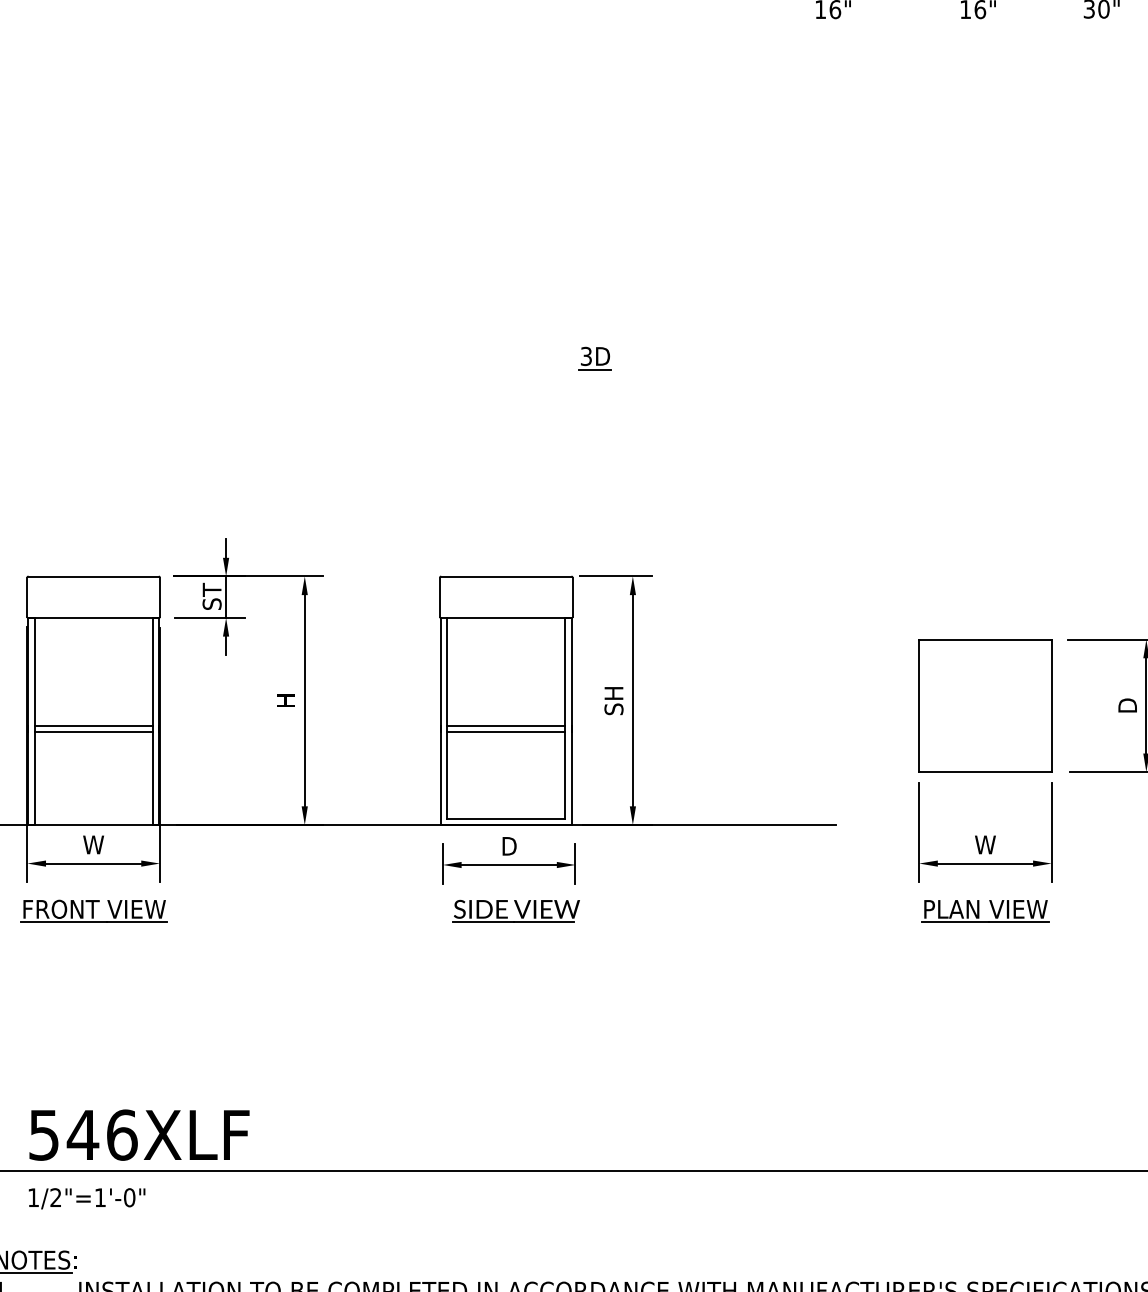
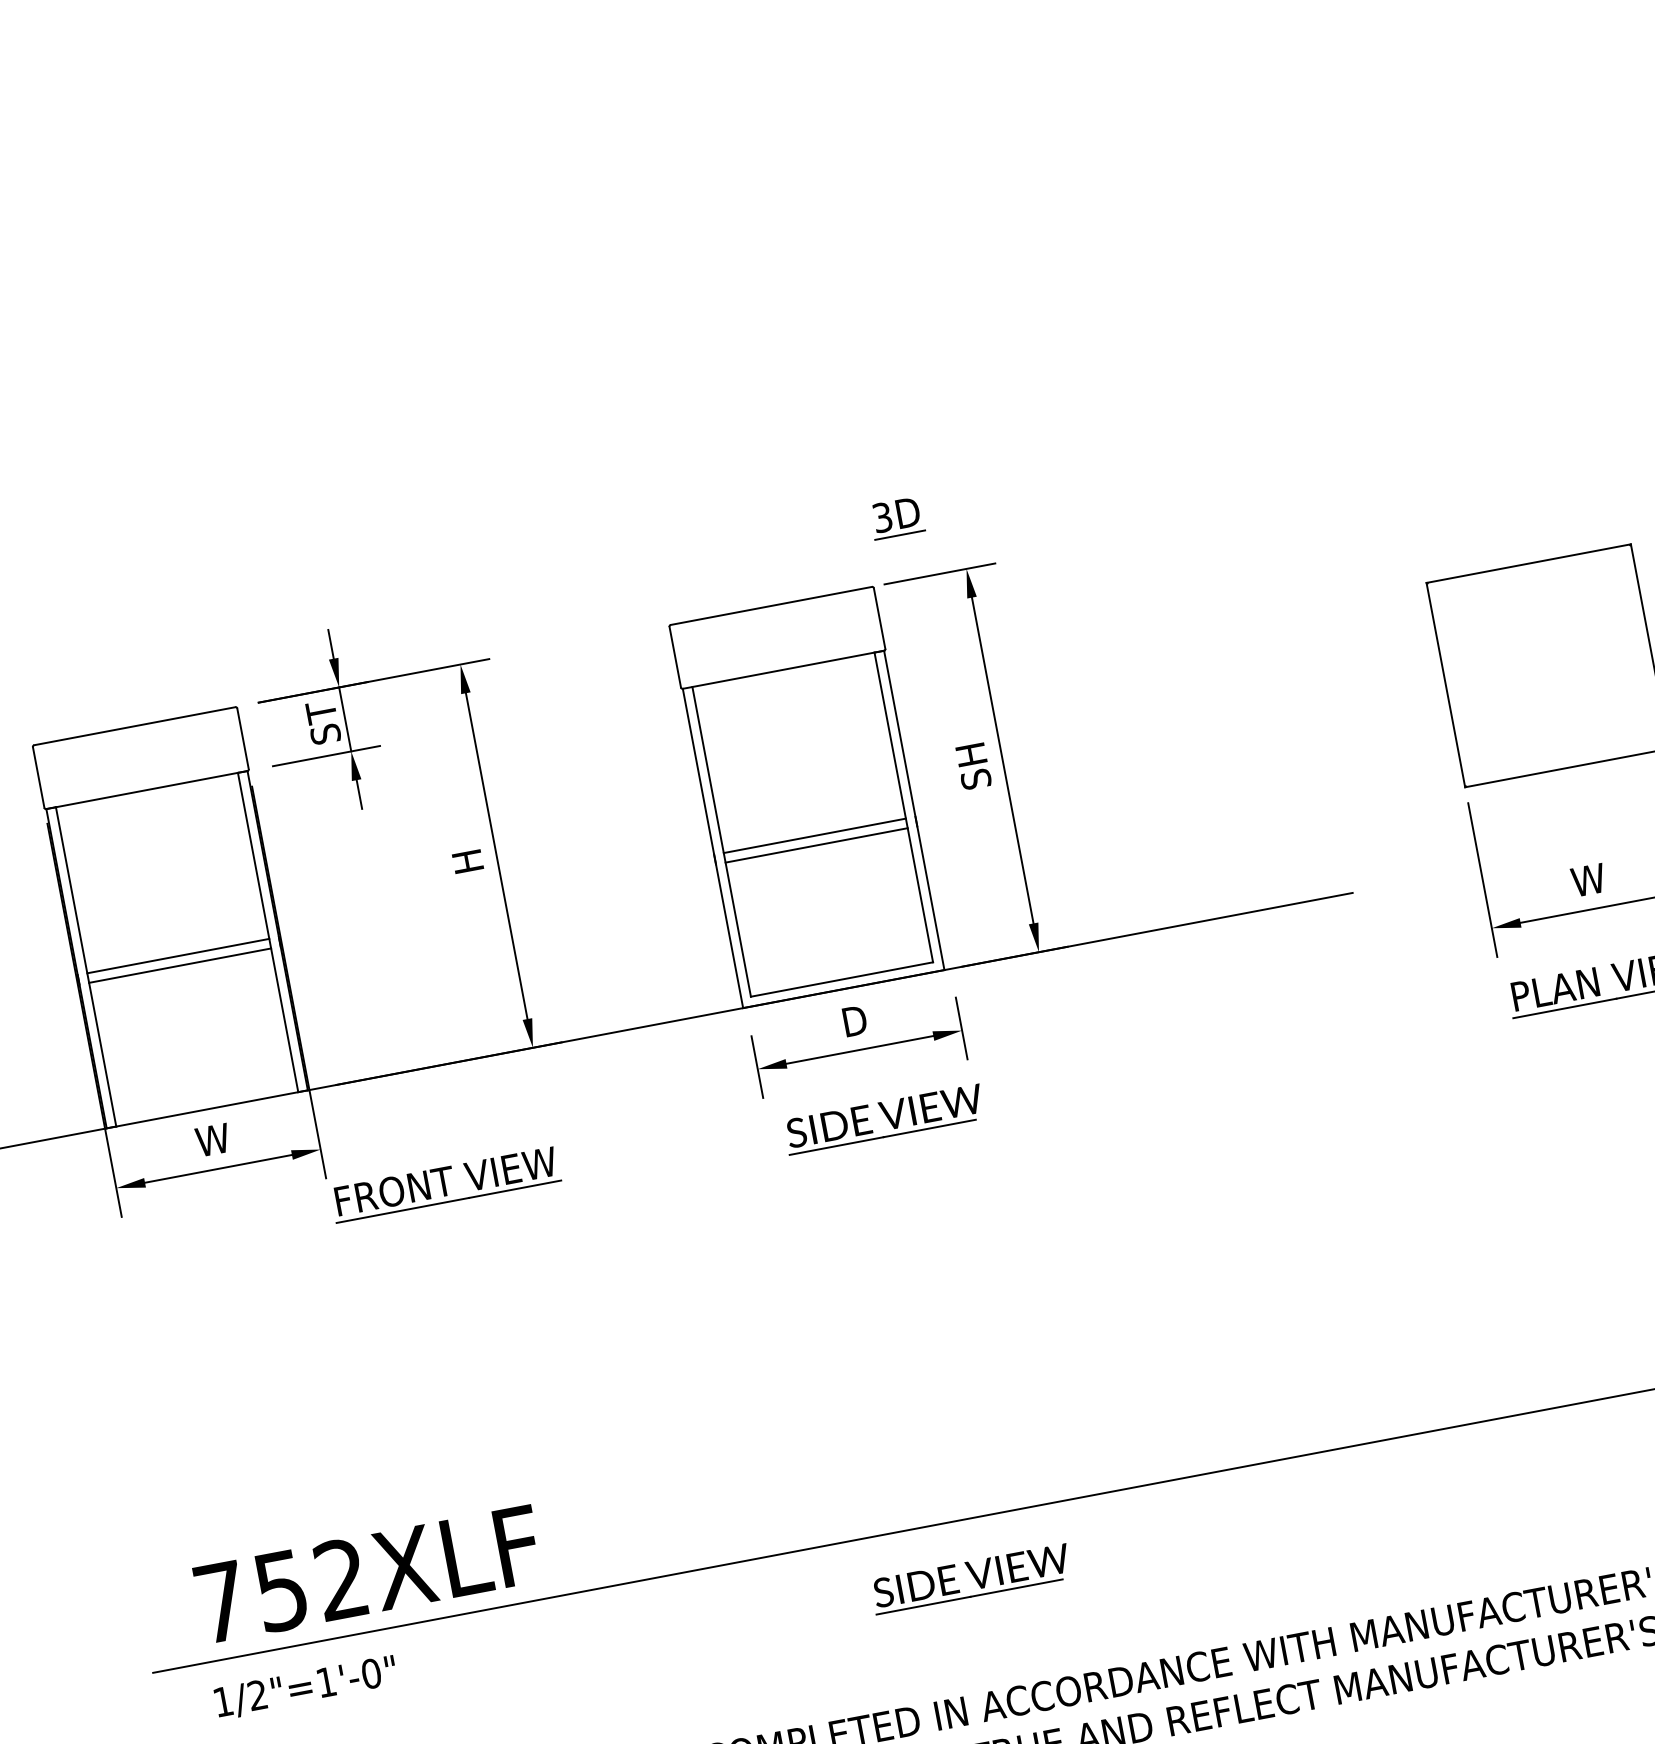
part: (594, 358) -> (895, 518), moved
part: (93, 910) -> (444, 1183), moved
text: (83, 1134) -> (281, 1589), 546XLF -> 752XLF
part: (515, 1208) -> (969, 1577), added

